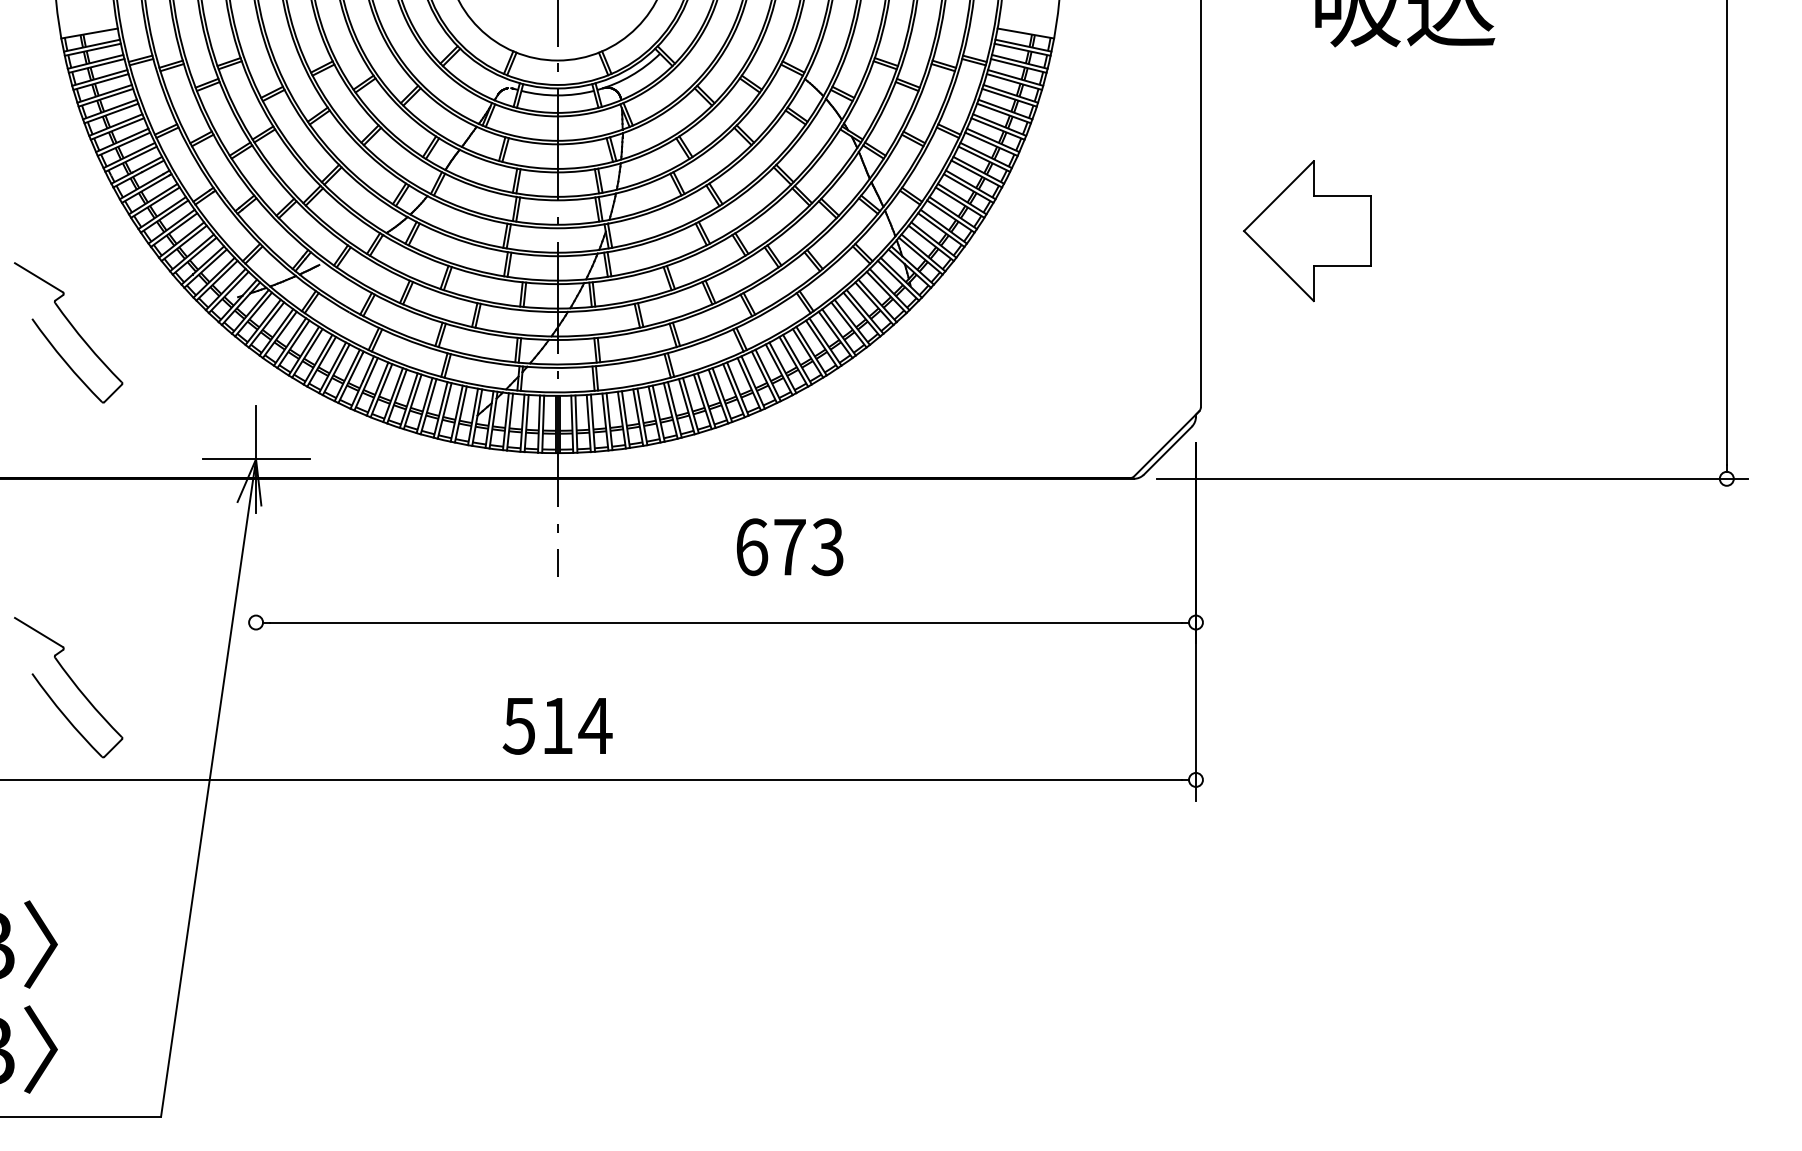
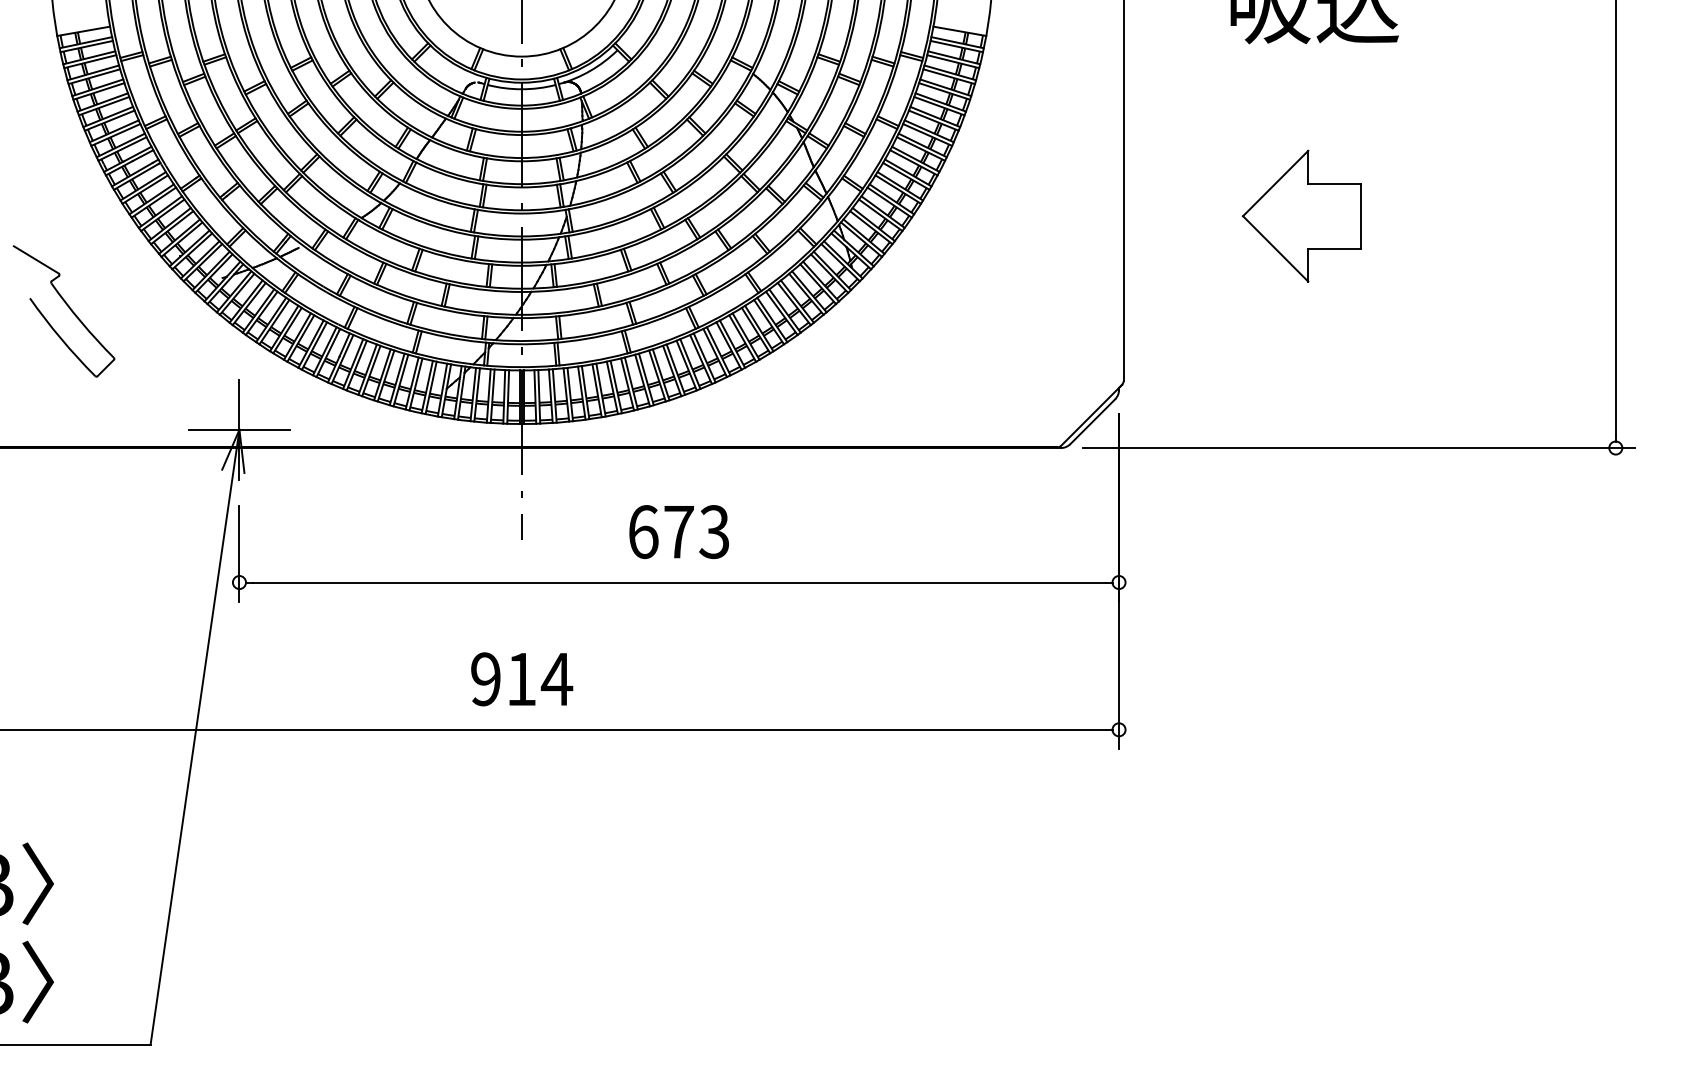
part: (1306, 230) -> (1301, 215), moved
text: (789, 547) -> (678, 532), moved
line: (256, 591) -> (239, 553), added
part: (74, 685) -> (69, 641), removed
text: (518, 726) -> (485, 679), 514 -> 914

